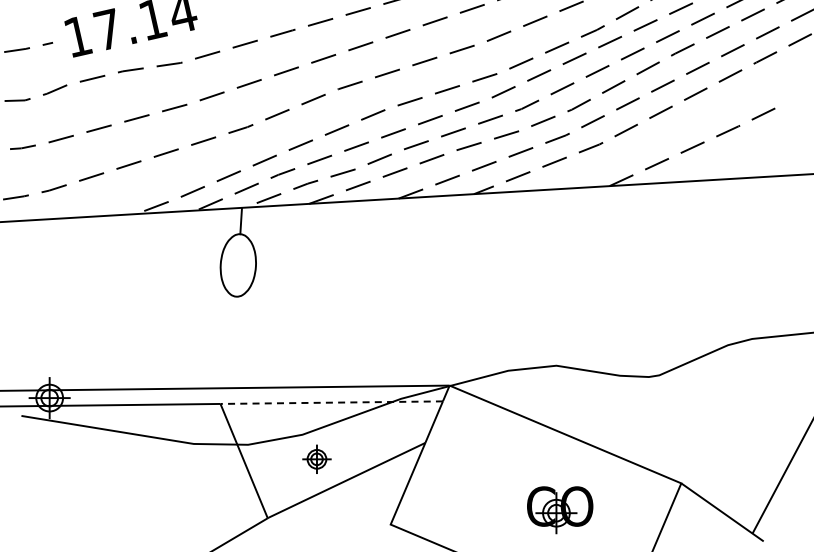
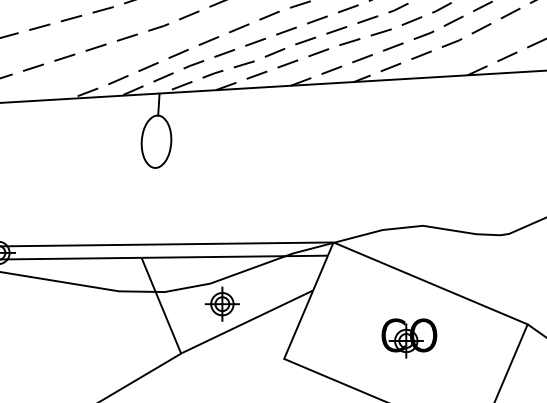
line: (331, 402) -> (234, 256), dashed -> solid
part: (316, 459) -> (221, 304), size x1.43
part: (560, 510) -> (409, 338), moved

